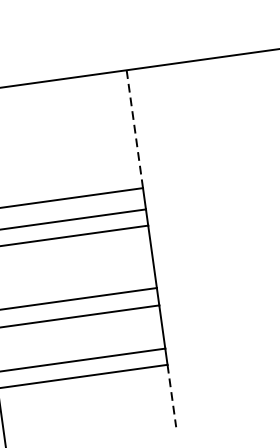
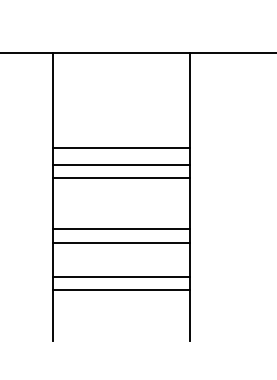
line: (135, 129) -> (190, 100), dashed -> solid
line: (172, 397) -> (190, 316), dashed -> solid

